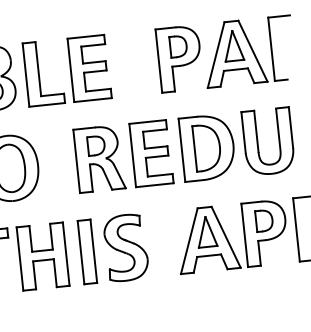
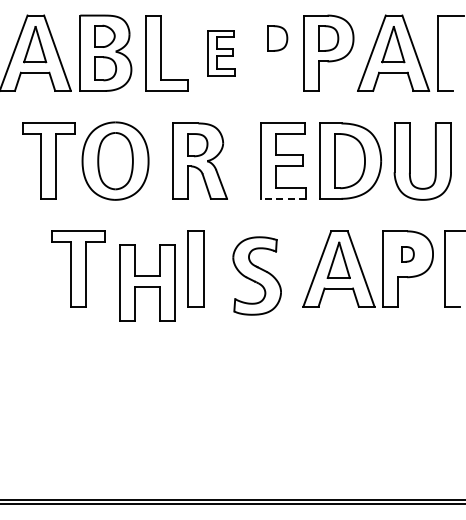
part: (135, 51) -> (277, 38), added
part: (89, 68) -> (221, 53), size x0.6
part: (99, 158) -> (199, 160), moved
line: (154, 184) -> (283, 198), solid -> dashed
part: (263, 221) -> (407, 254), size x0.6
part: (125, 247) -> (256, 275), moved
part: (43, 256) -> (147, 282), moved

